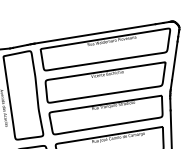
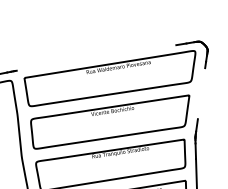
line: (94, 33) -> (95, 57), removed
line: (174, 60) -> (201, 93), removed

